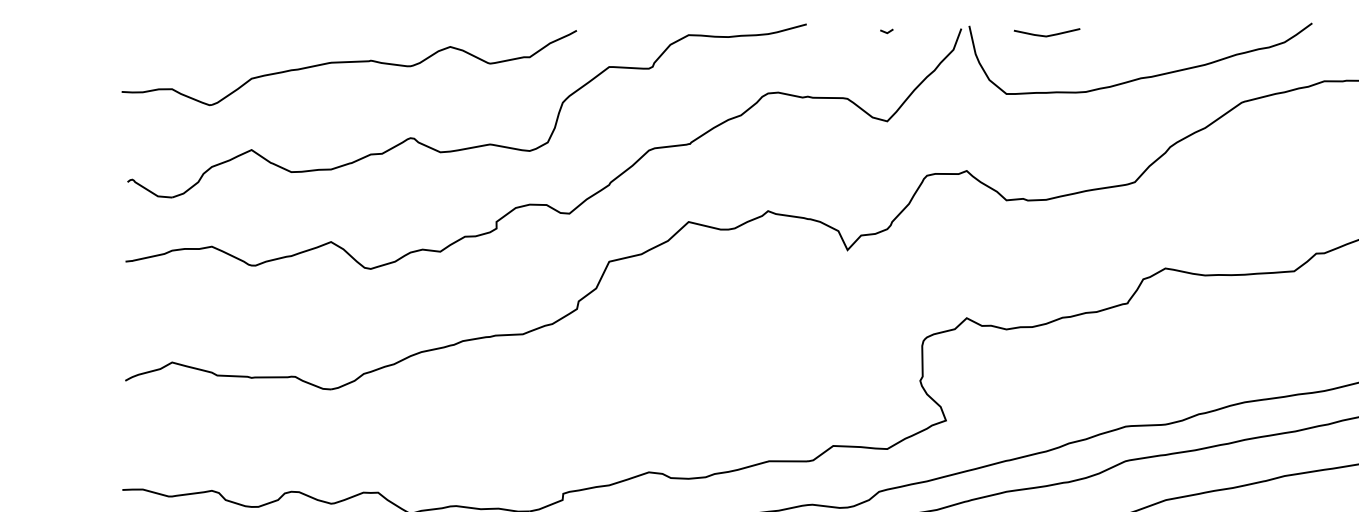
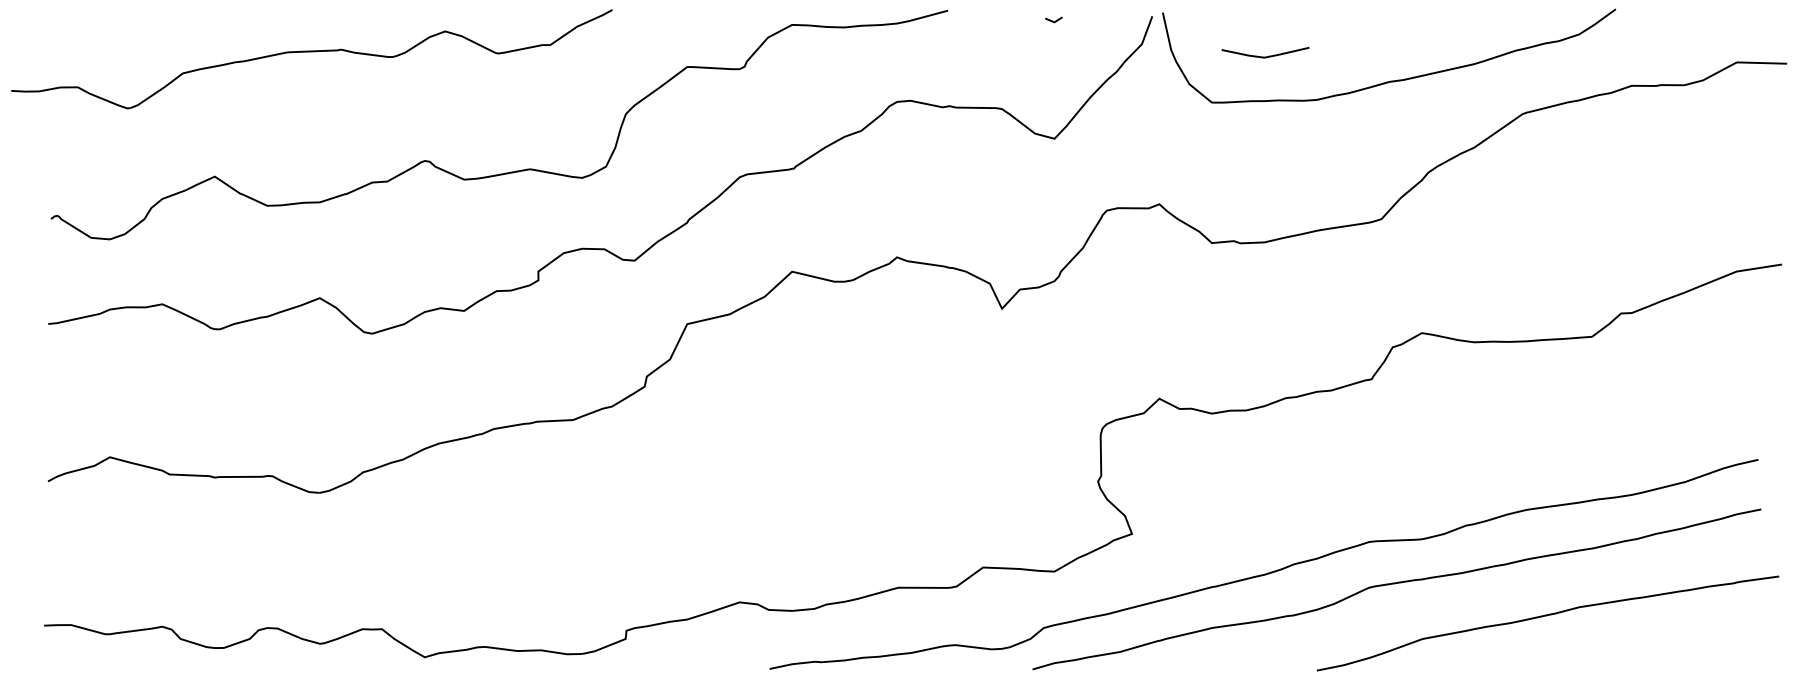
line: (1047, 35) -> (1265, 56), moved
part: (349, 62) -> (311, 52), moved

